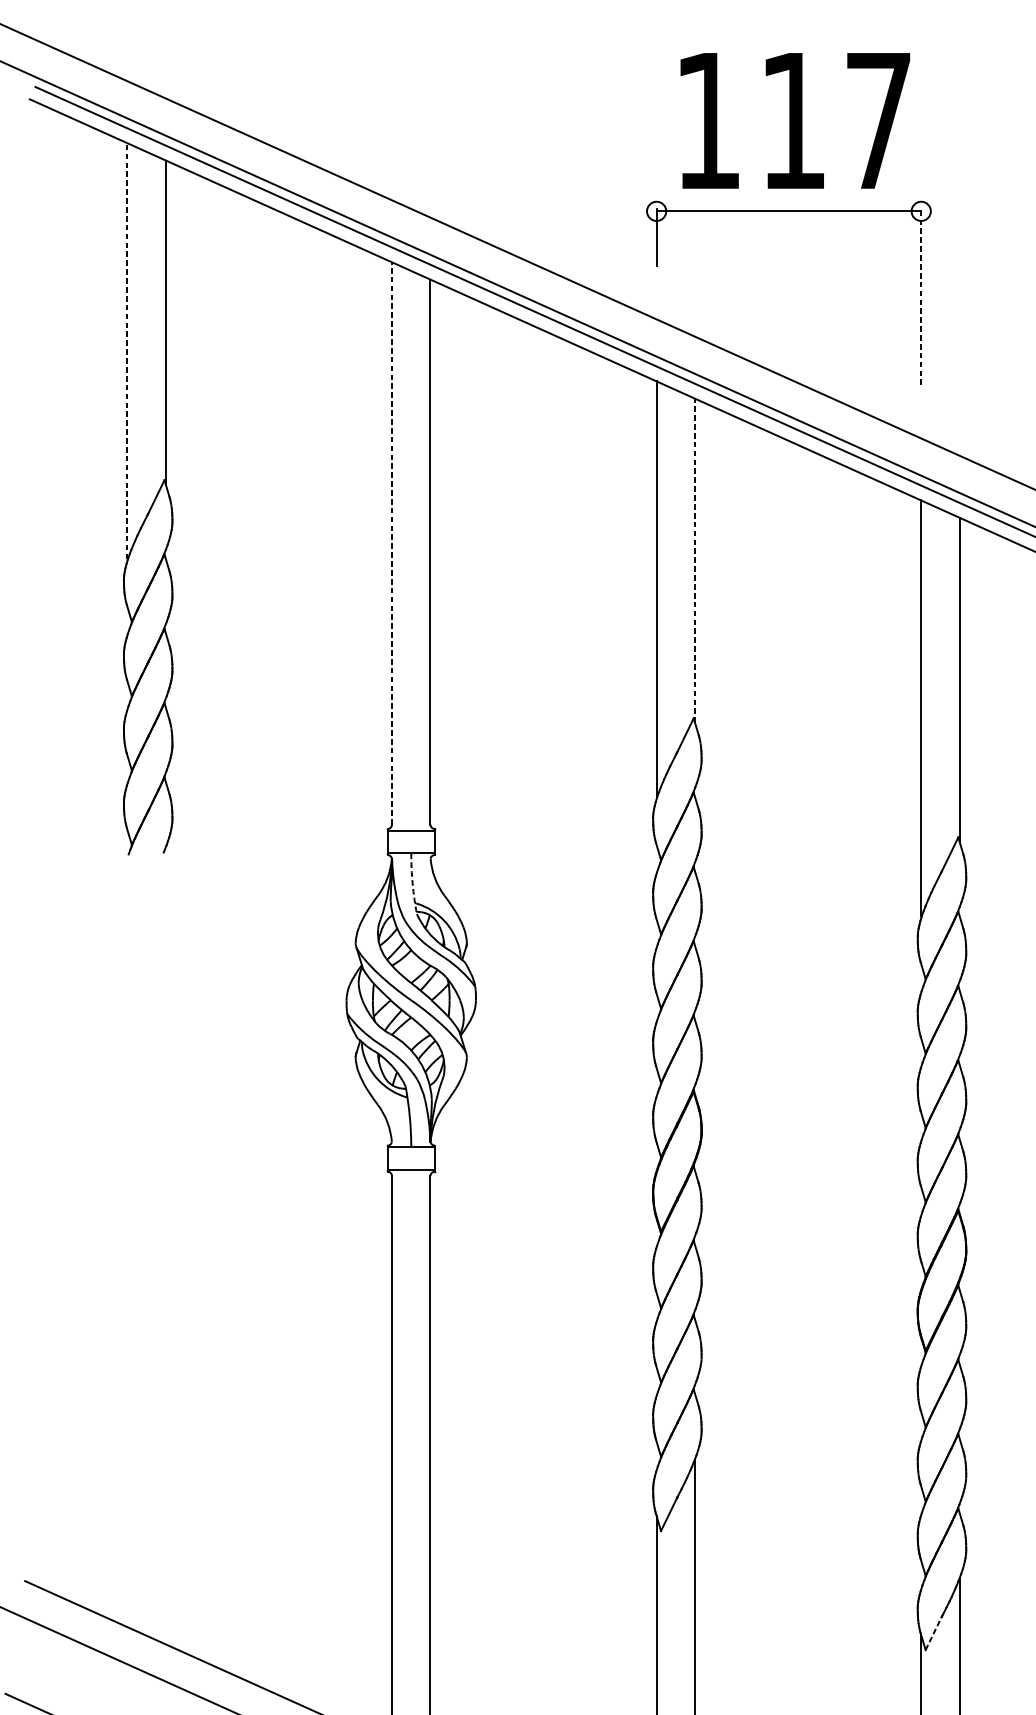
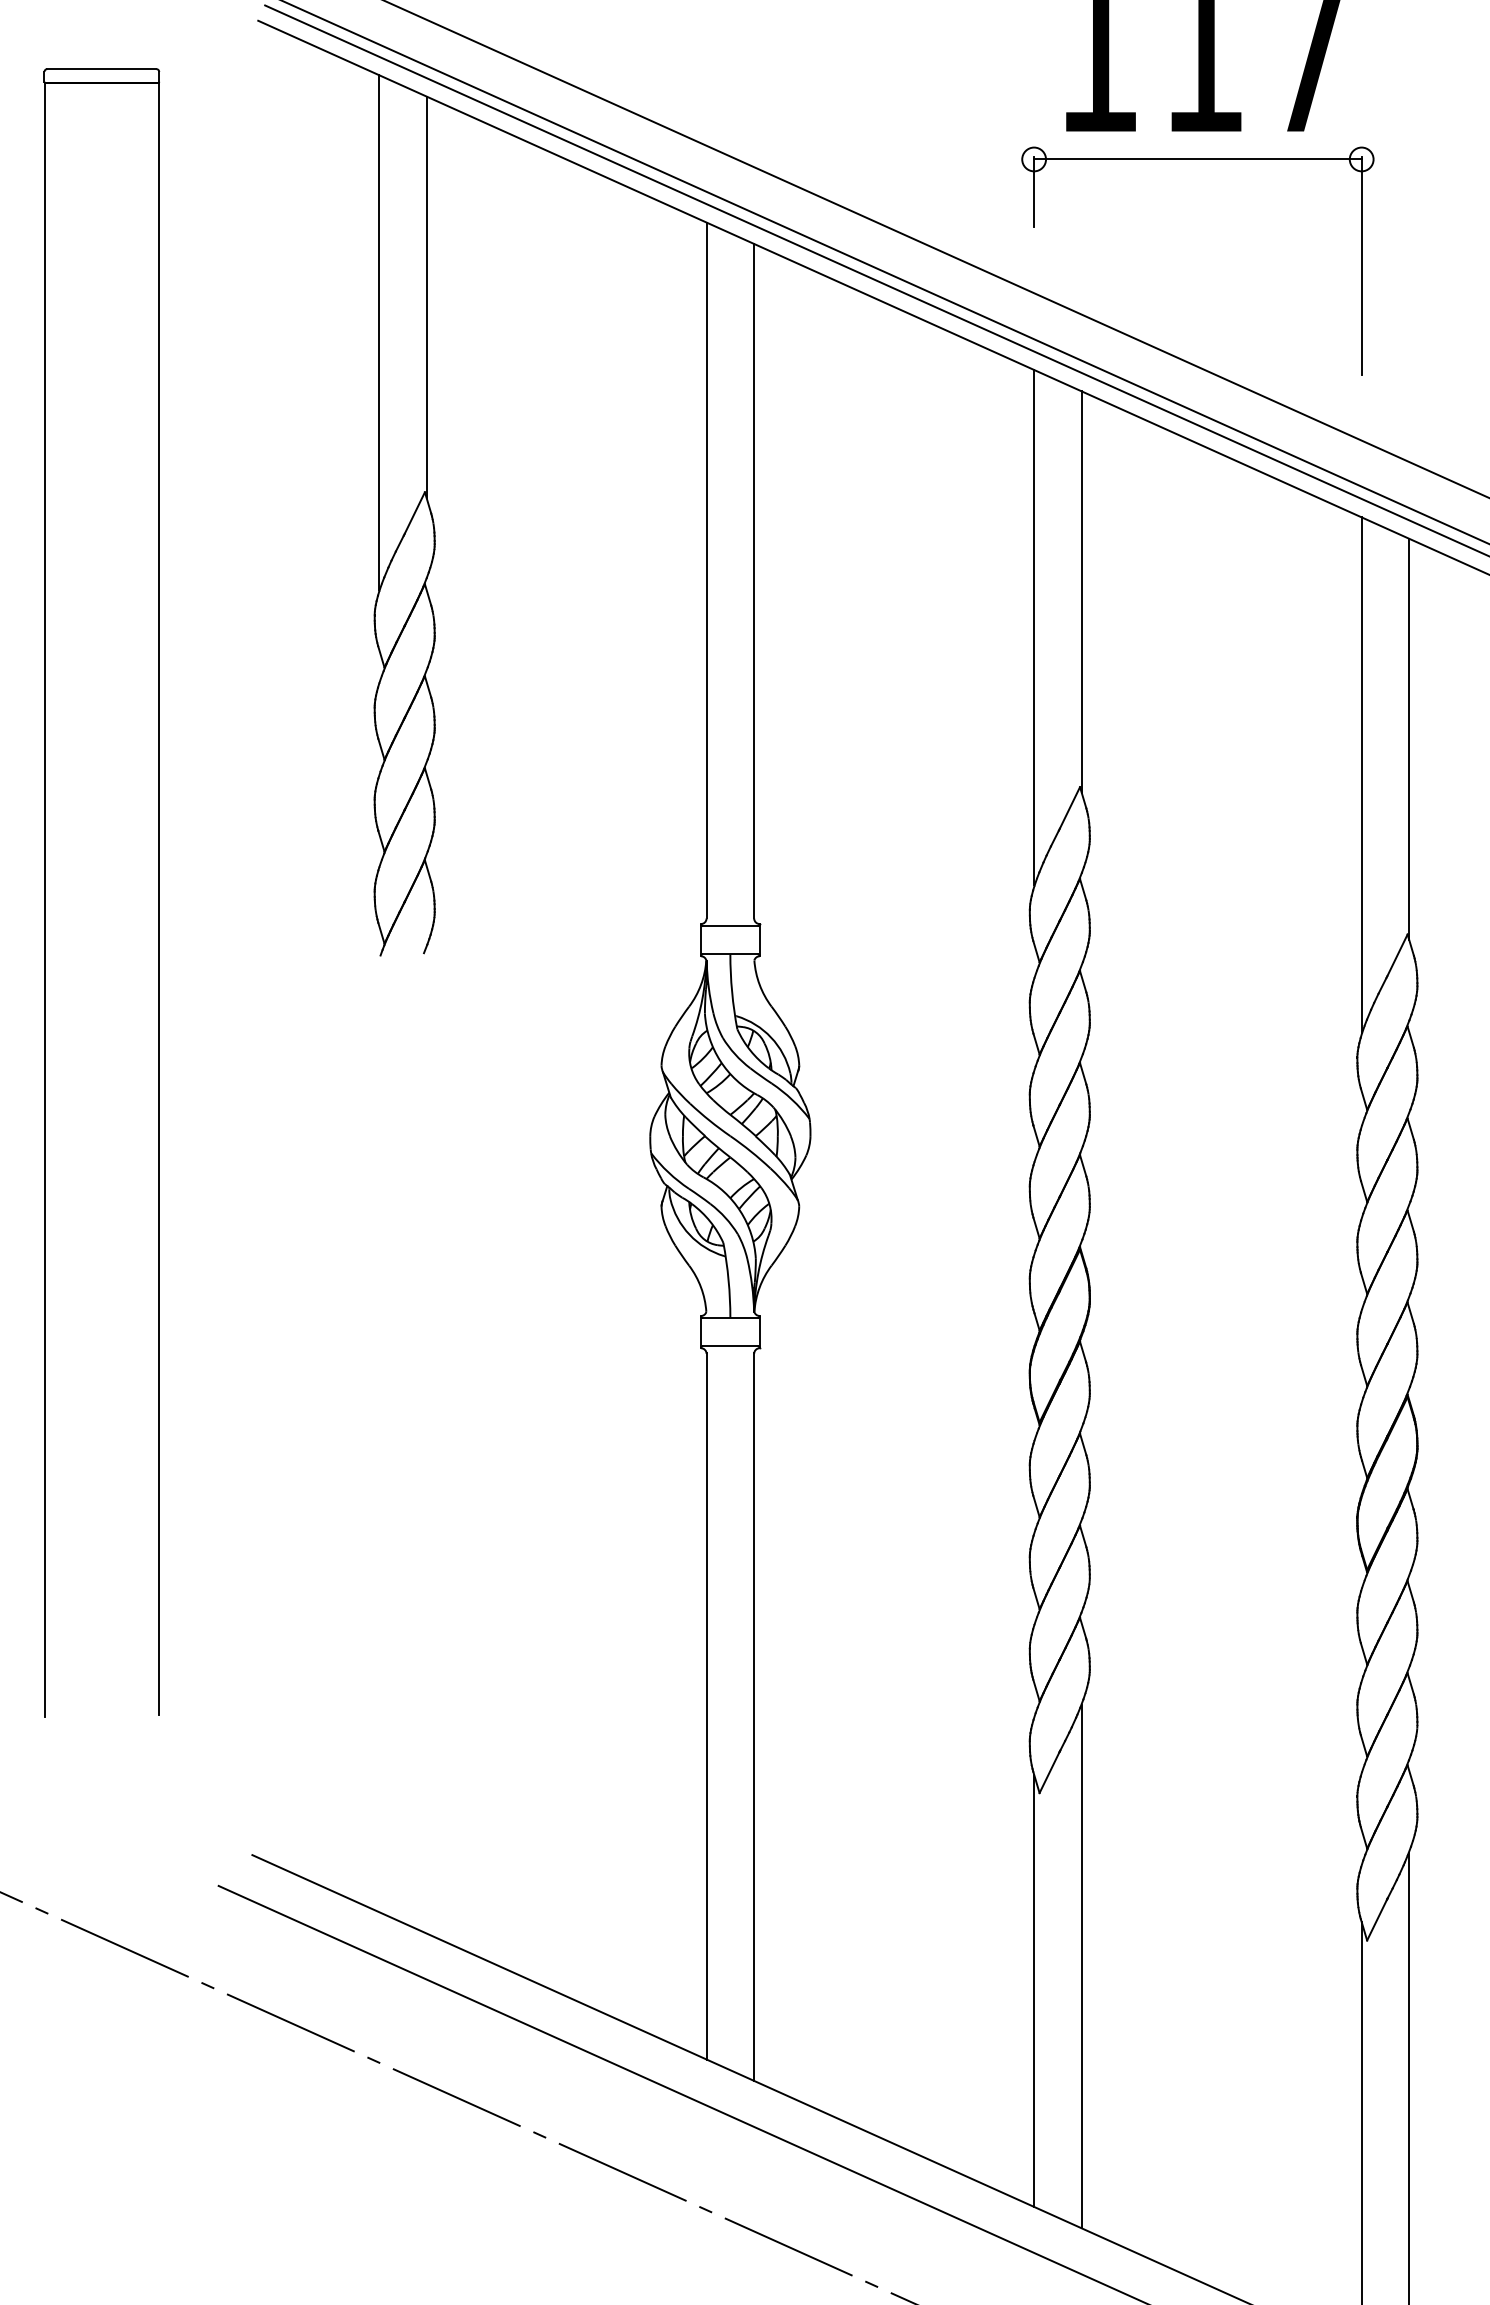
line: (921, 297) -> (1361, 265), dashed -> solid
line: (127, 351) -> (379, 332), dashed -> solid
line: (391, 543) -> (706, 570), dashed -> solid
line: (694, 561) -> (1081, 592), dashed -> solid
arc: (412, 884) -> (732, 992), dashed -> solid
line: (934, 1633) -> (1377, 1919), dashed -> solid

